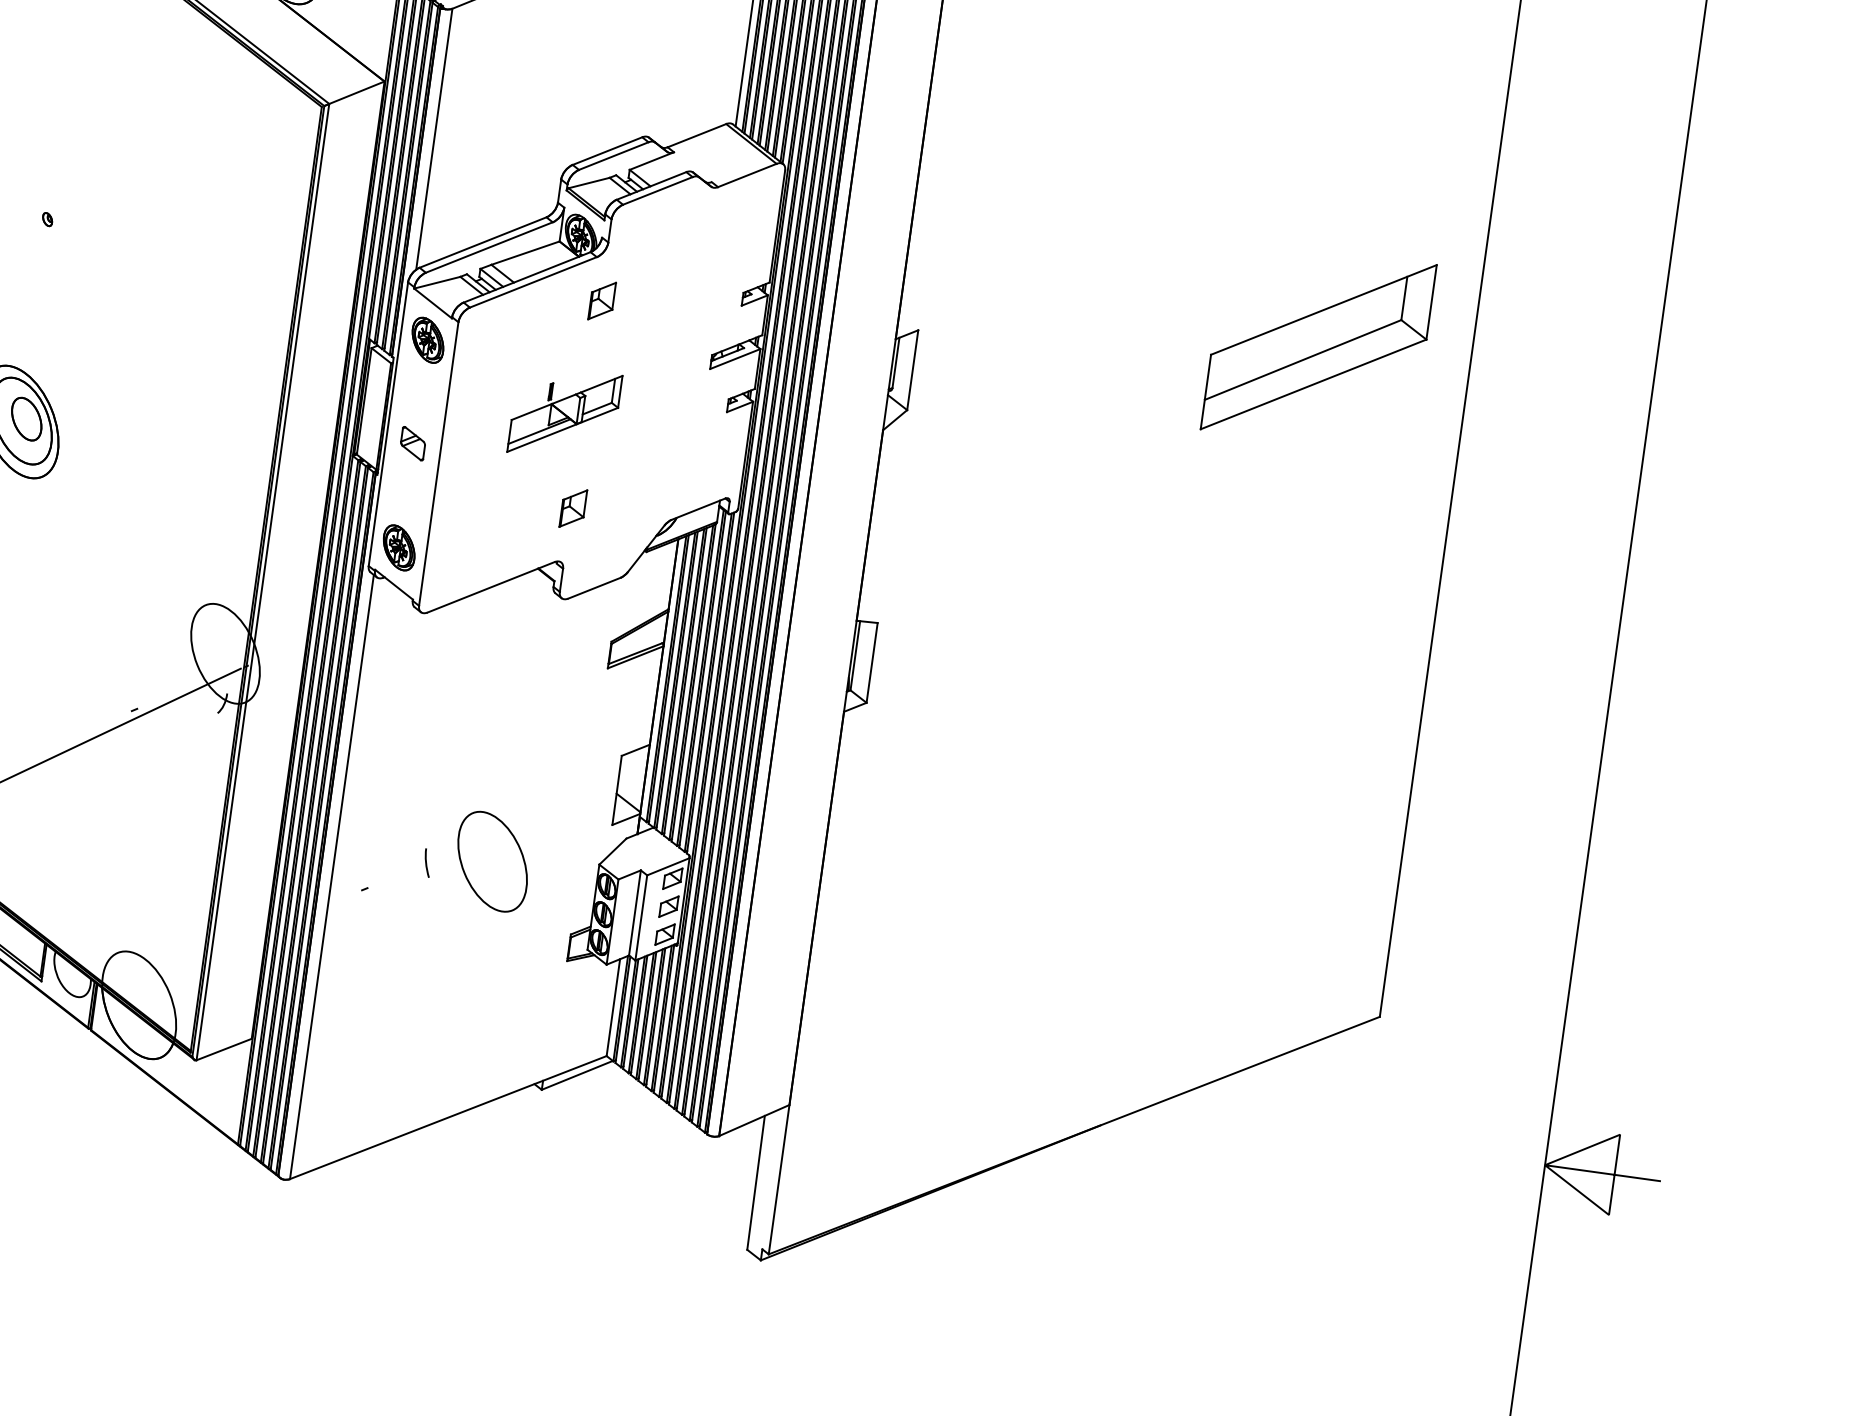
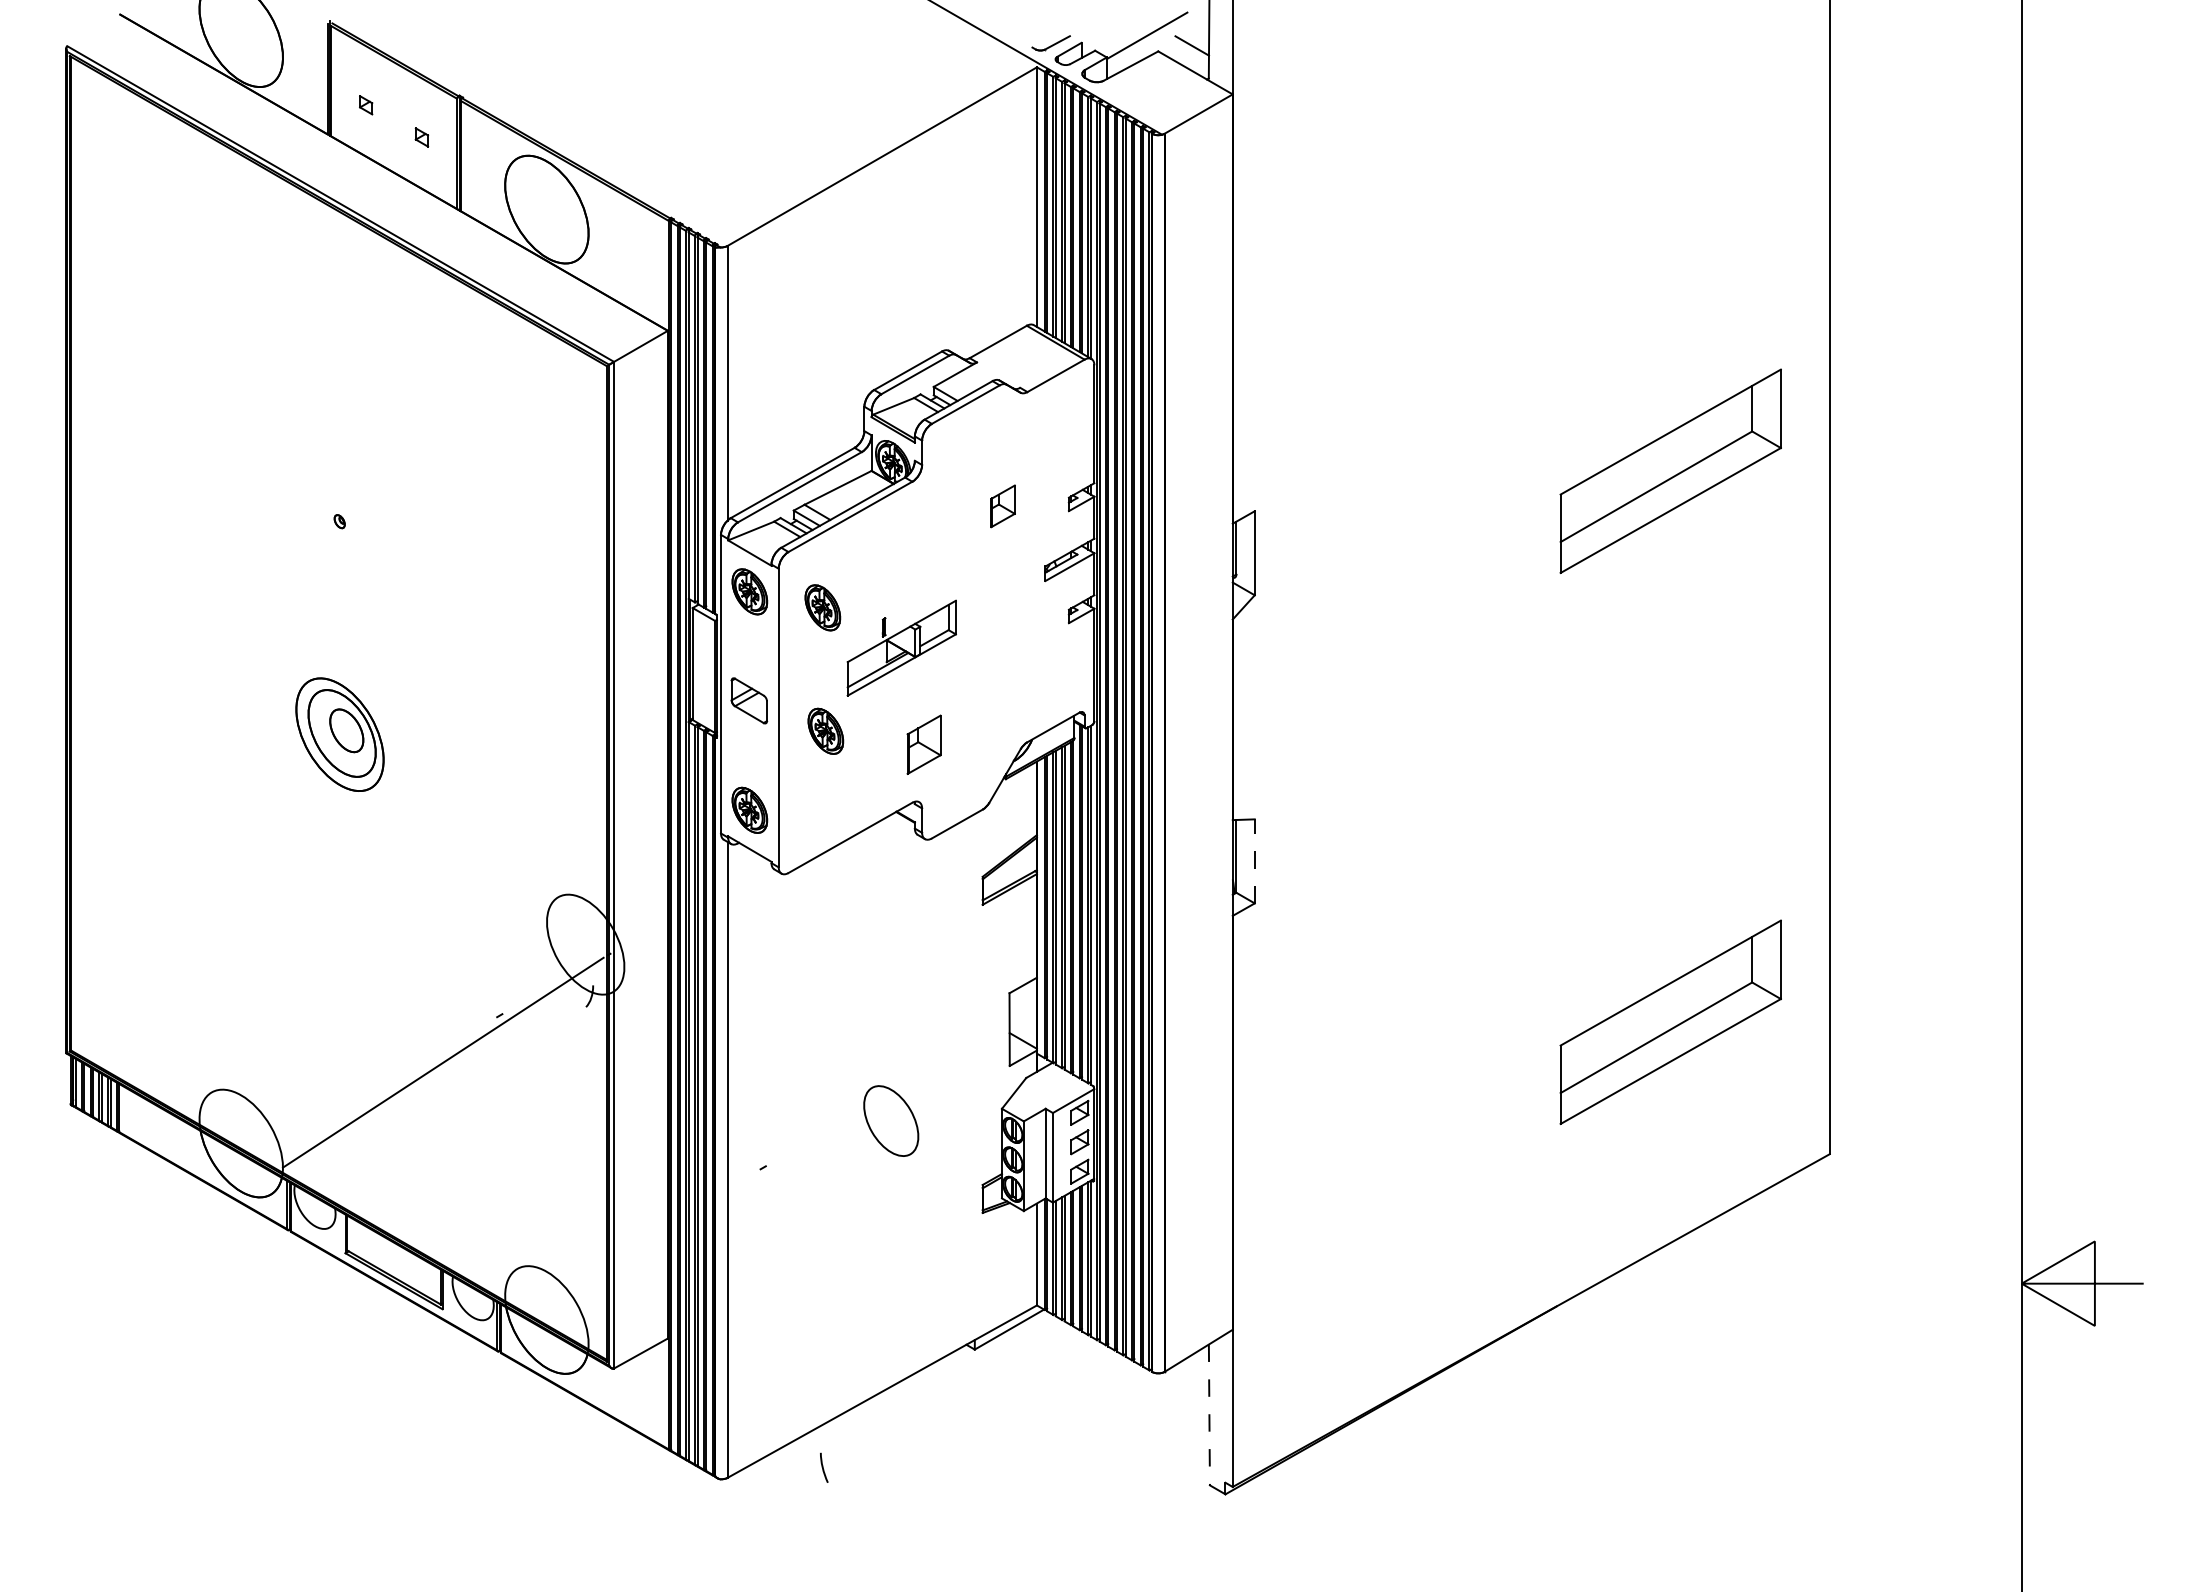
part: (601, 301) -> (1002, 506), moved
part: (494, 364) -> (822, 607), added
part: (412, 443) -> (748, 700), size x1.4
part: (481, 482) -> (825, 730), added
part: (572, 508) -> (923, 744), size x1.4
line: (871, 662) -> (1254, 860), solid -> dashed
part: (491, 861) -> (890, 1120), size x0.7
curve: (426, 862) -> (823, 1467), moved
part: (1245, 869) -> (1670, 1021), added
line: (756, 1183) -> (1209, 1415), solid -> dashed

